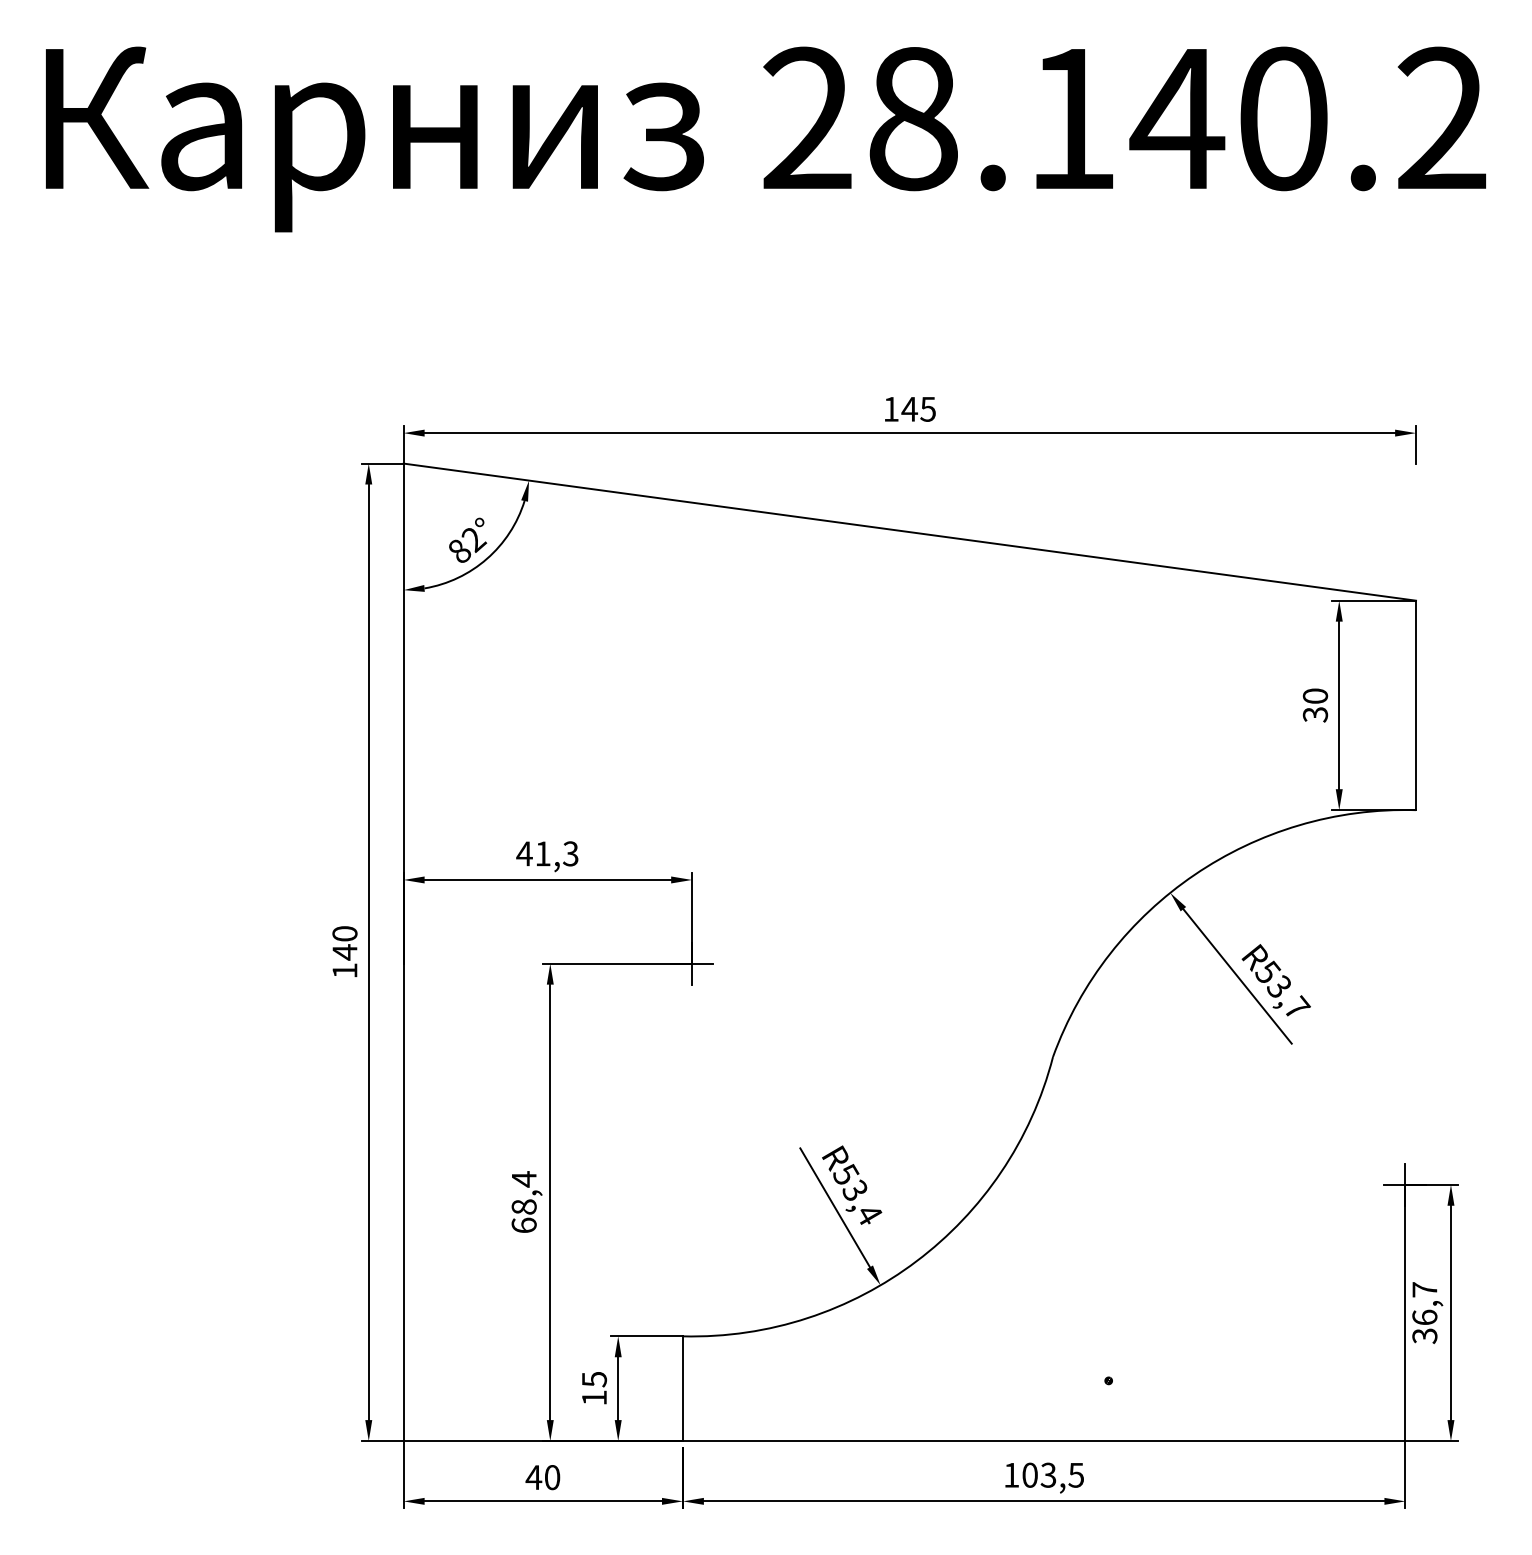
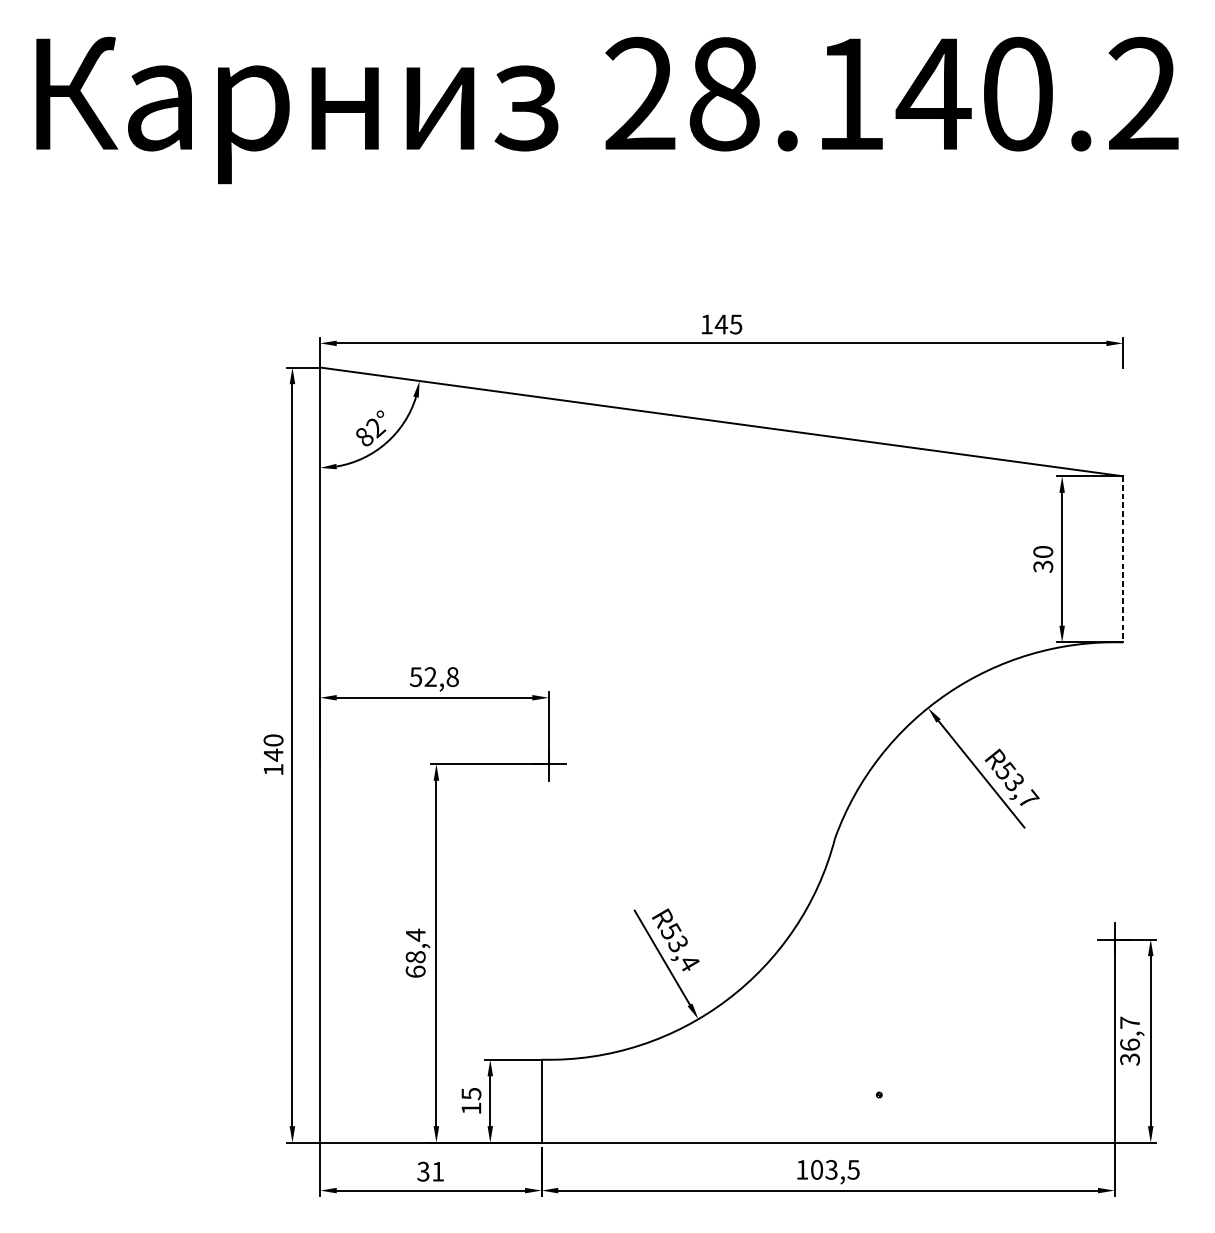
line: (1416, 705) -> (1123, 559), solid -> dashed
text: (547, 853) -> (434, 676), 41,3 -> 52,8
text: (542, 1477) -> (430, 1171), 40 -> 31

